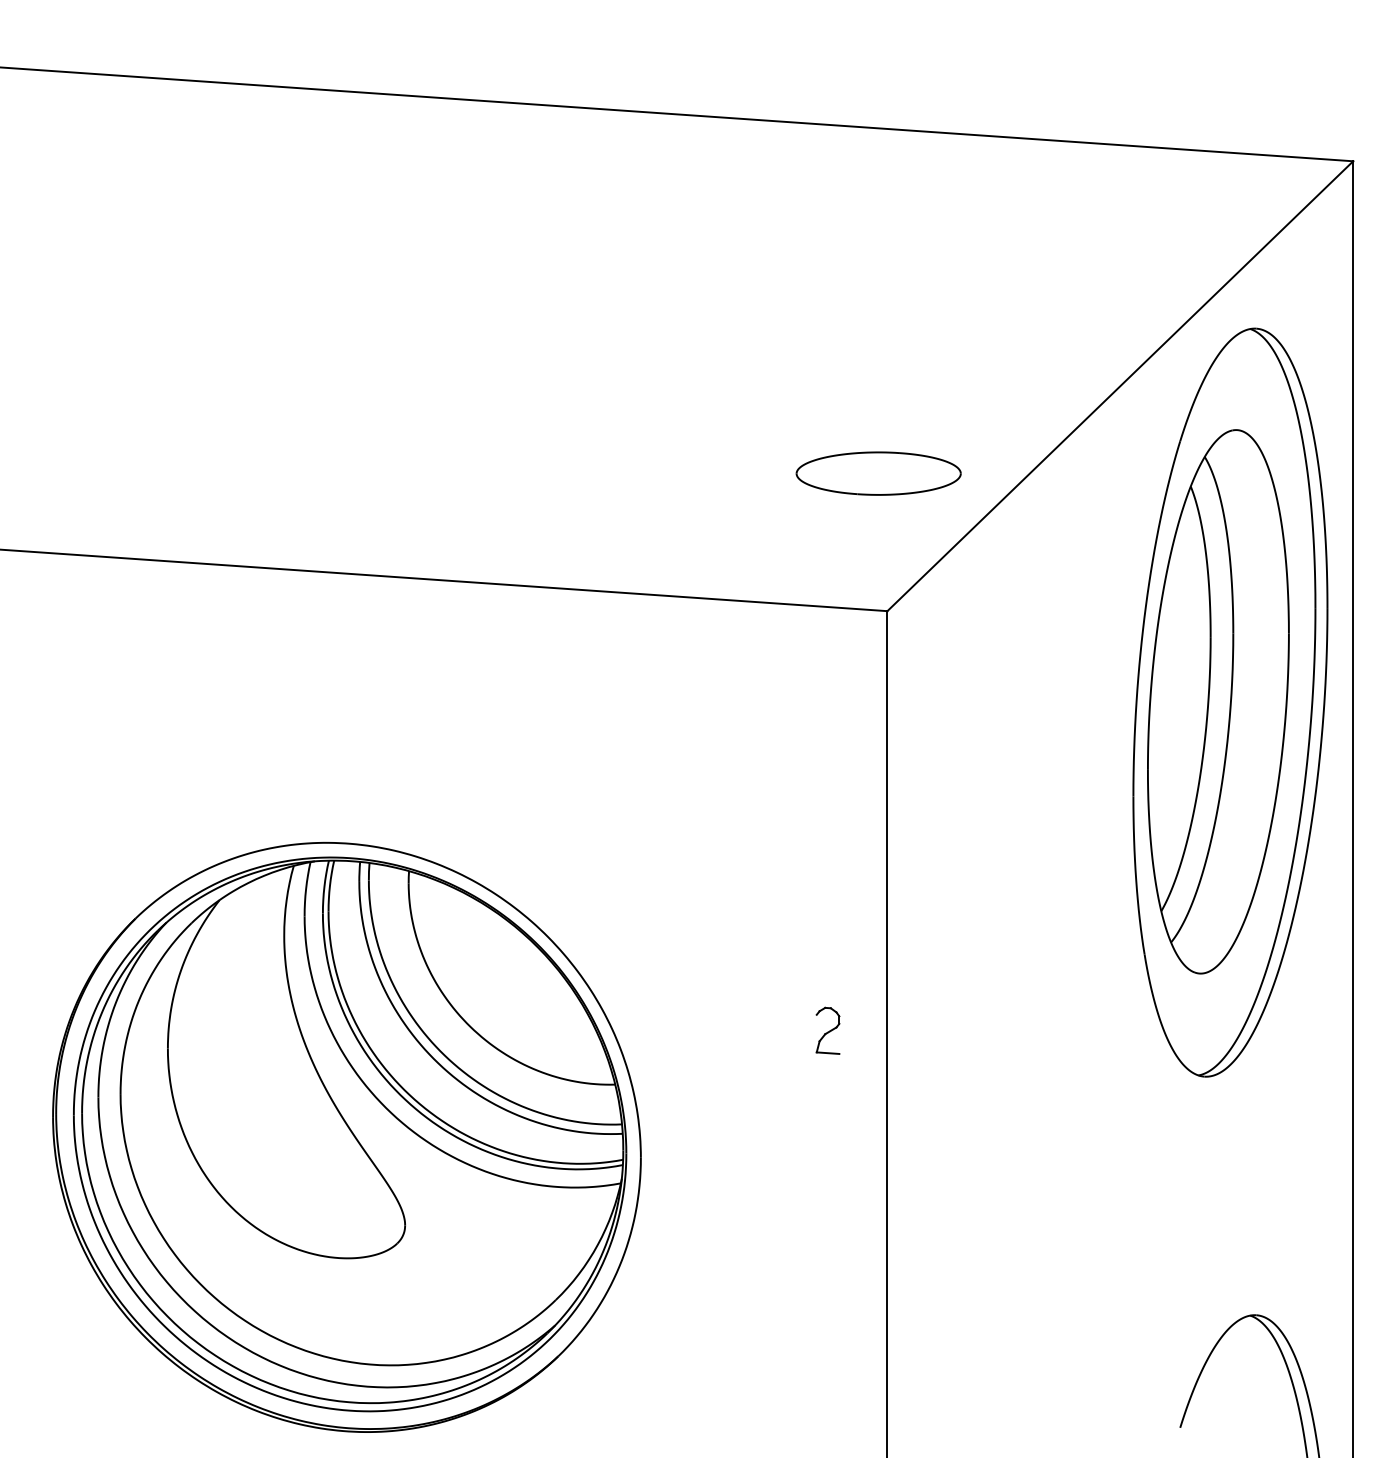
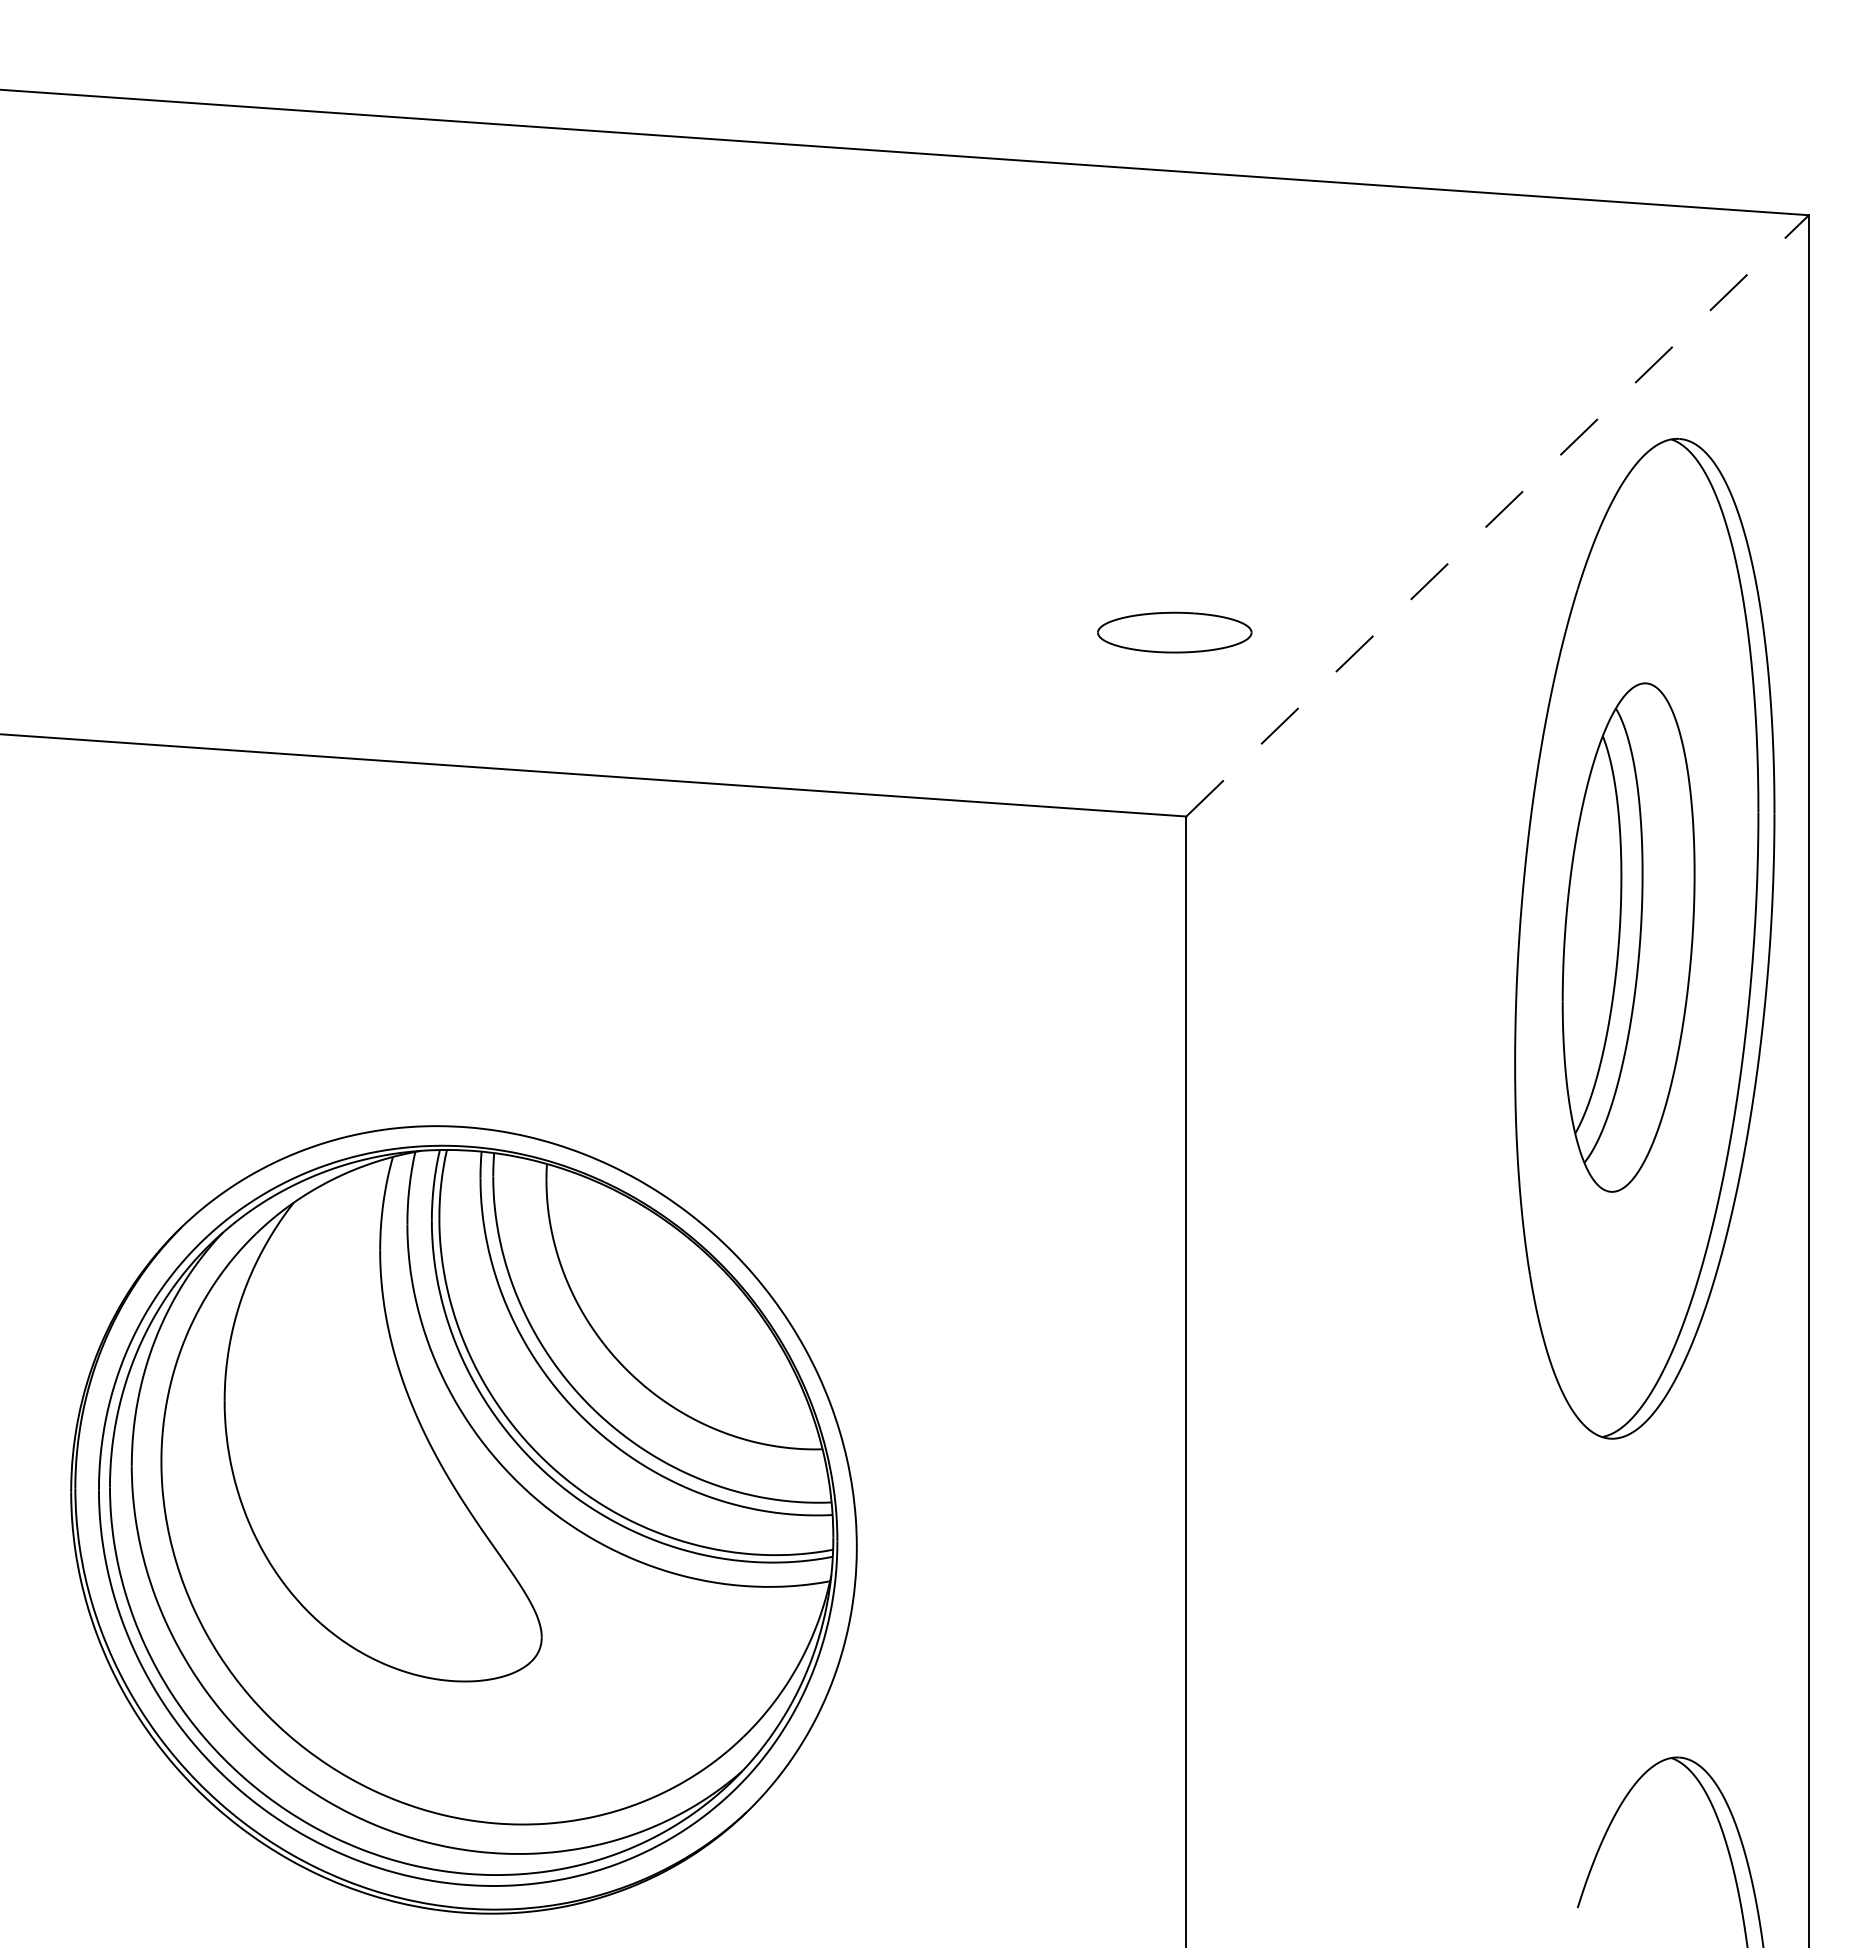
line: (1120, 385) -> (1497, 515), solid -> dashed
part: (878, 473) -> (1174, 632), size x0.7
part: (1218, 701) -> (1628, 937), size x0.7
part: (827, 1030) -> (1106, 1377), removed

